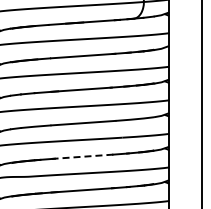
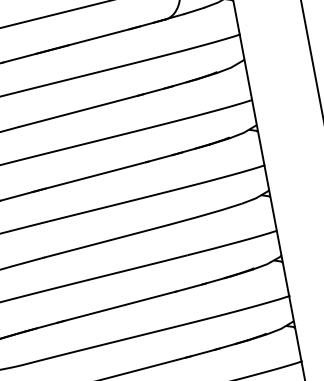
line: (82, 156) -> (116, 306), dashed -> solid

